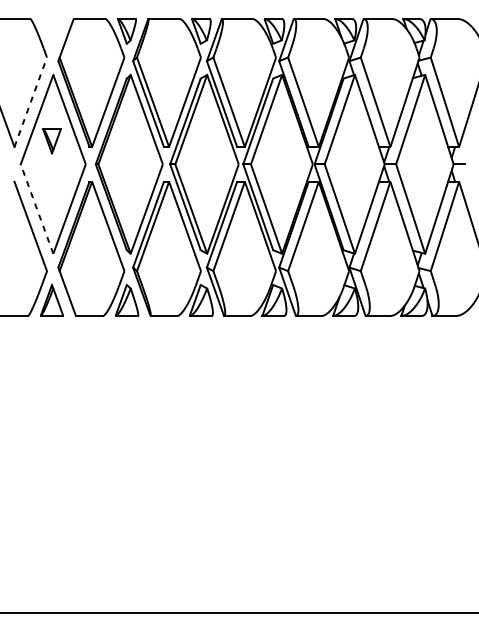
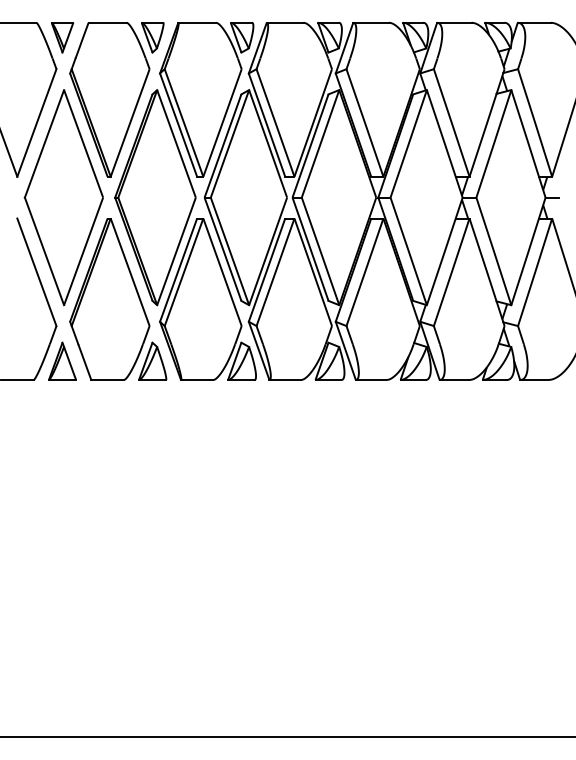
line: (31, 101) -> (37, 122), dashed -> solid
part: (52, 140) -> (62, 37), moved
line: (37, 208) -> (44, 250), dashed -> solid

